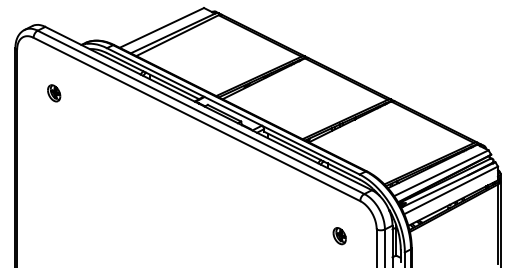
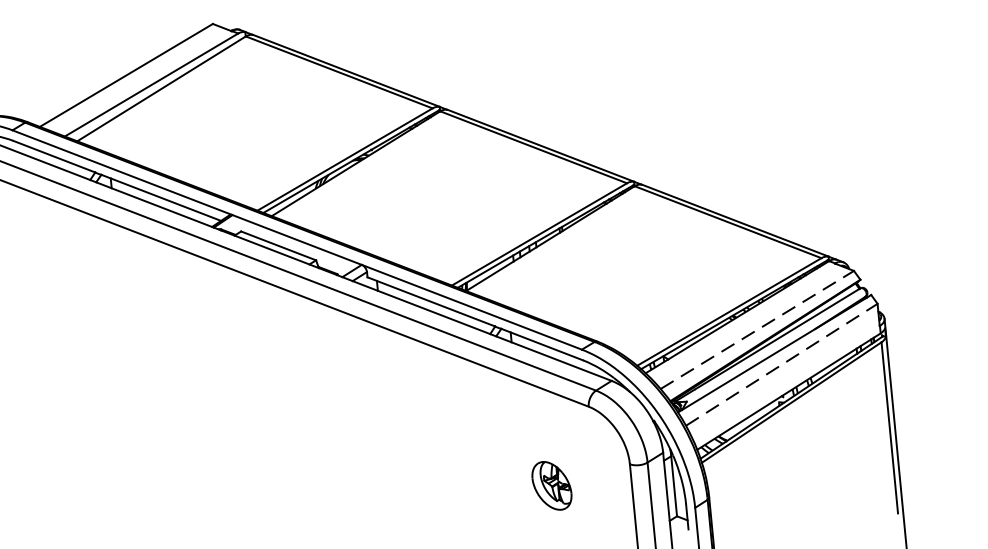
line: (441, 173) -> (757, 330), solid -> dashed
line: (451, 190) -> (782, 364), solid -> dashed
part: (339, 236) -> (551, 487), size x1.4

